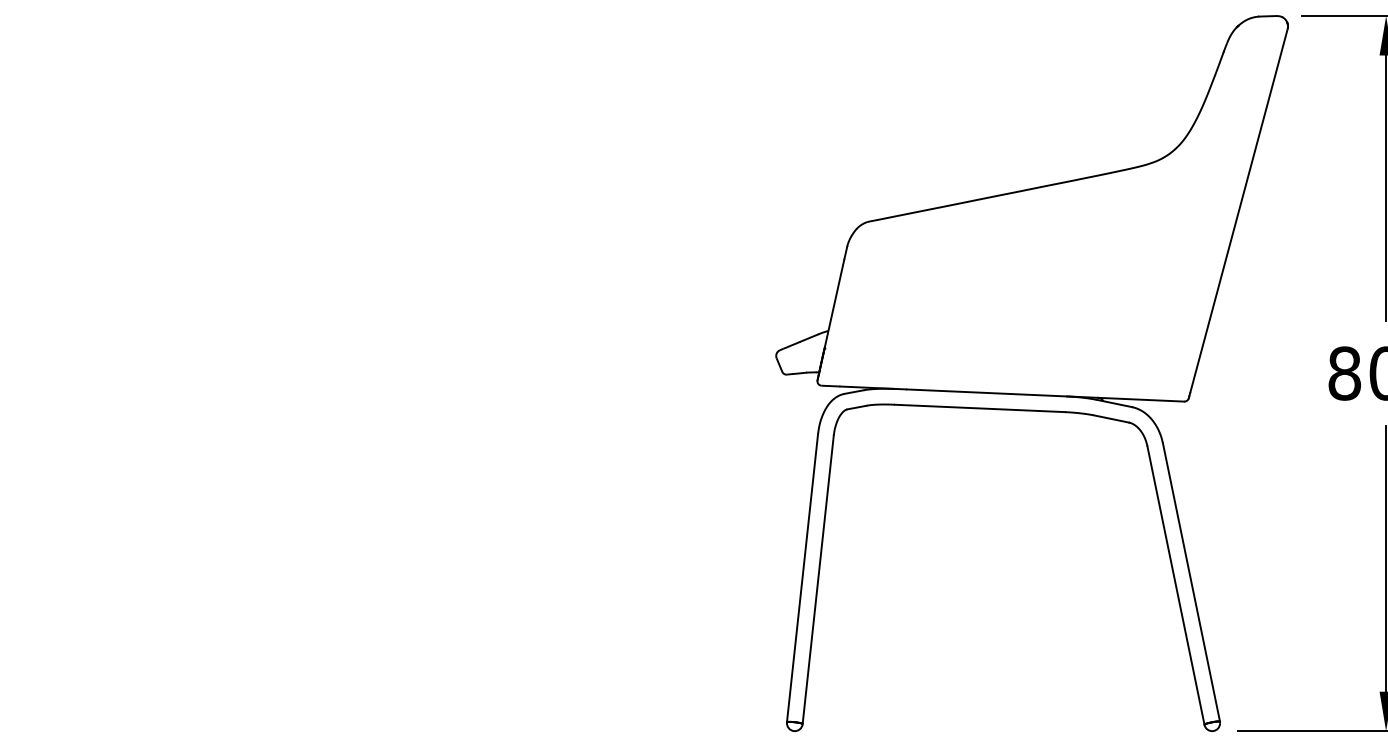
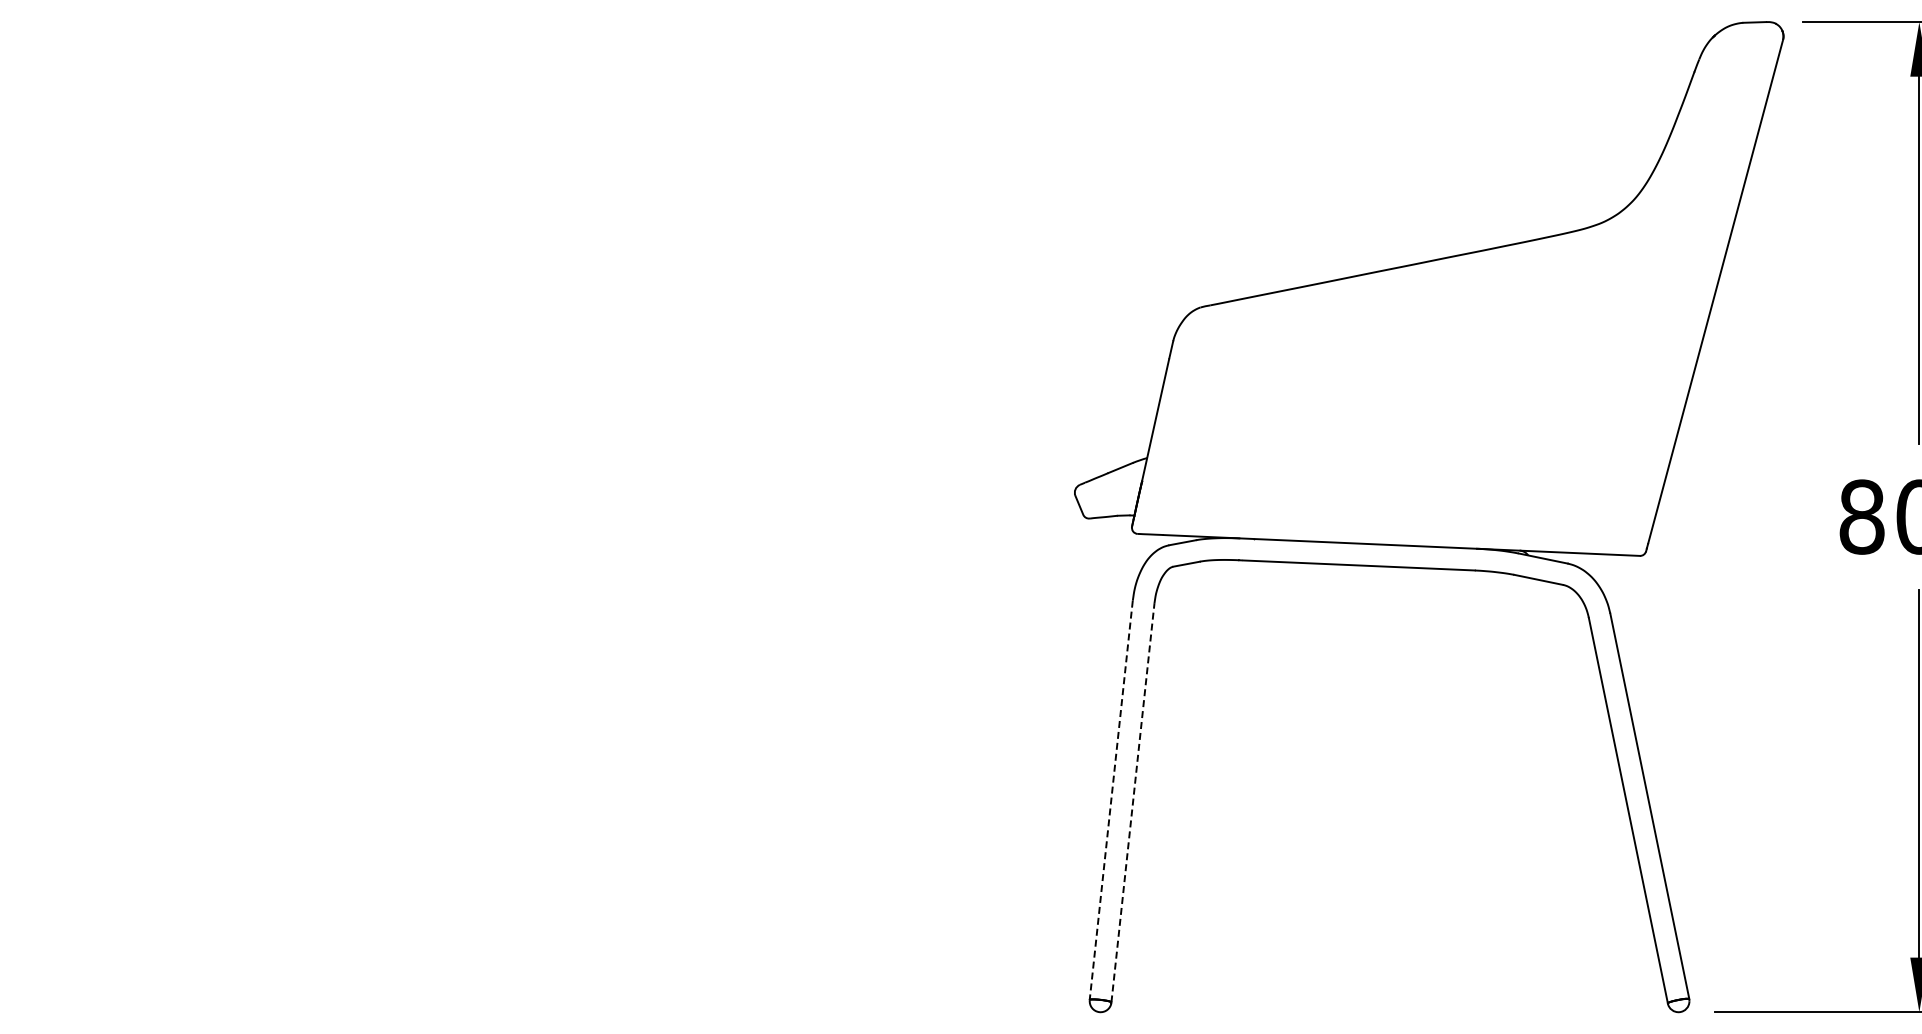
line: (802, 578) -> (1111, 800), solid -> dashed
line: (817, 579) -> (1132, 802), solid -> dashed

